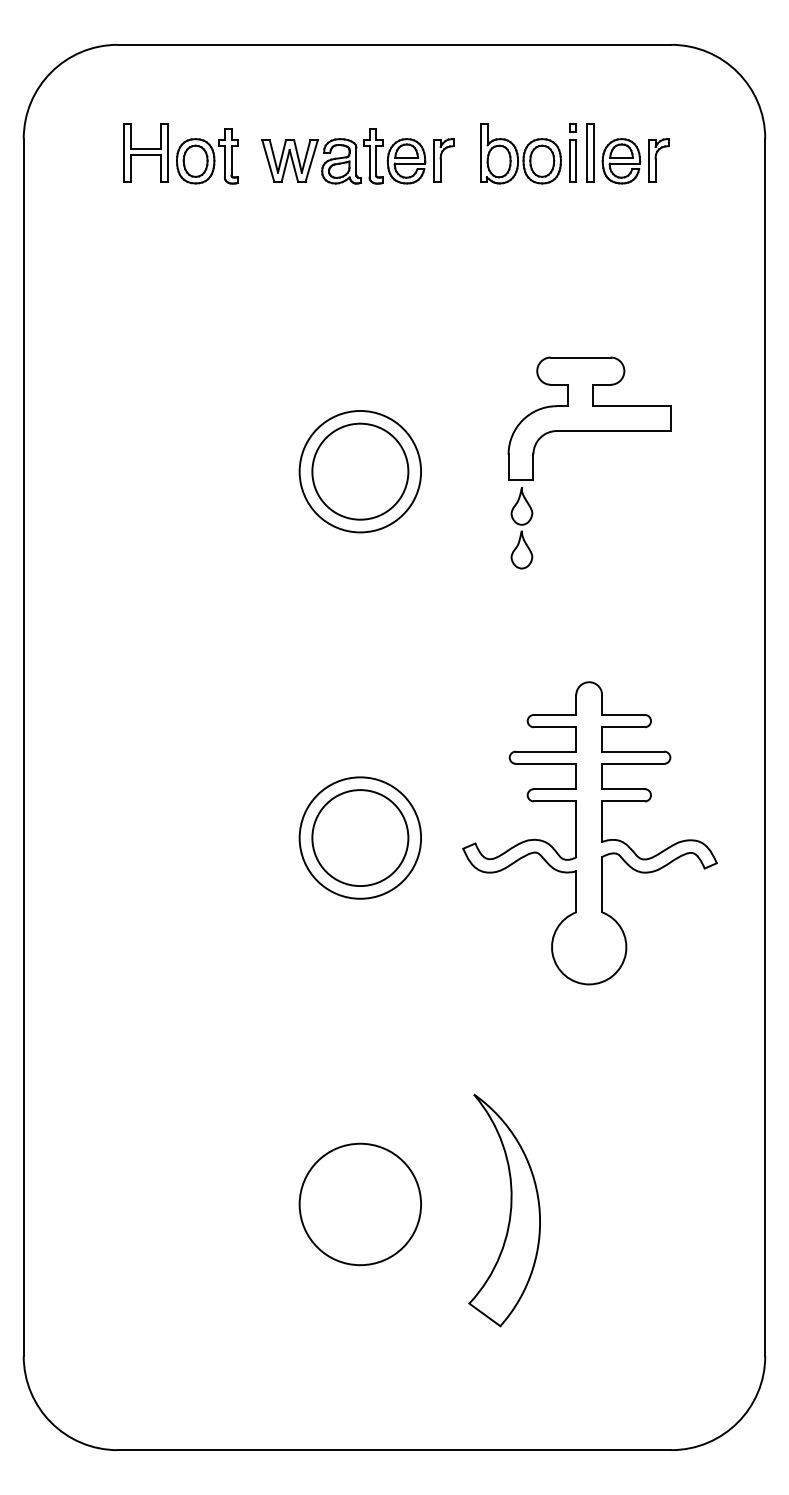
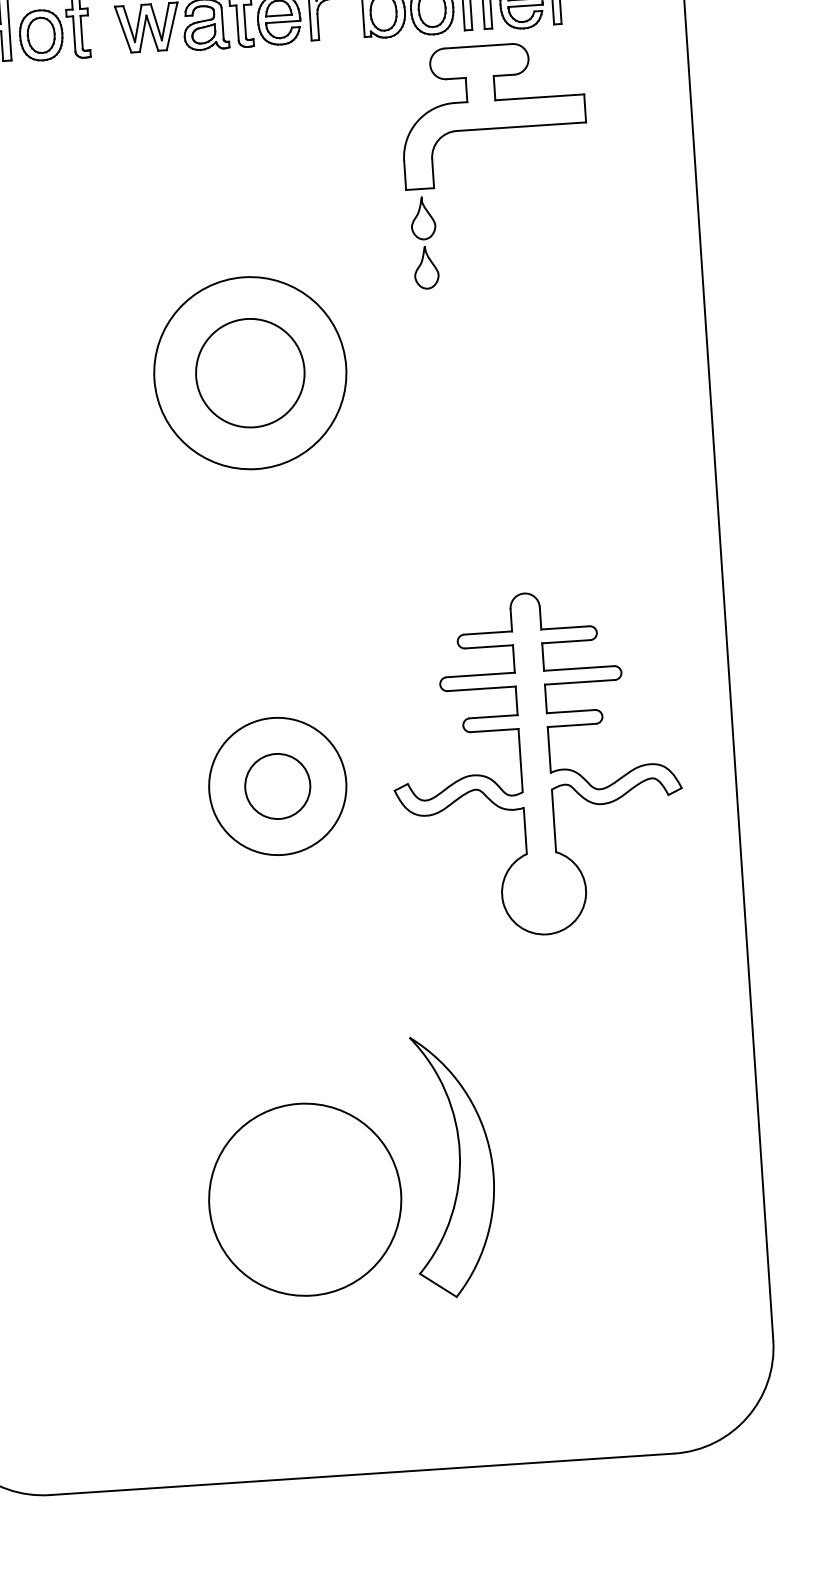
part: (589, 431) -> (493, 129), moved
circle: (360, 471) -> (250, 372), size x1.4
circle: (360, 838) -> (277, 786), size x0.6
circle: (360, 1204) -> (305, 1199), size x1.4
part: (504, 1210) -> (452, 1166), moved

